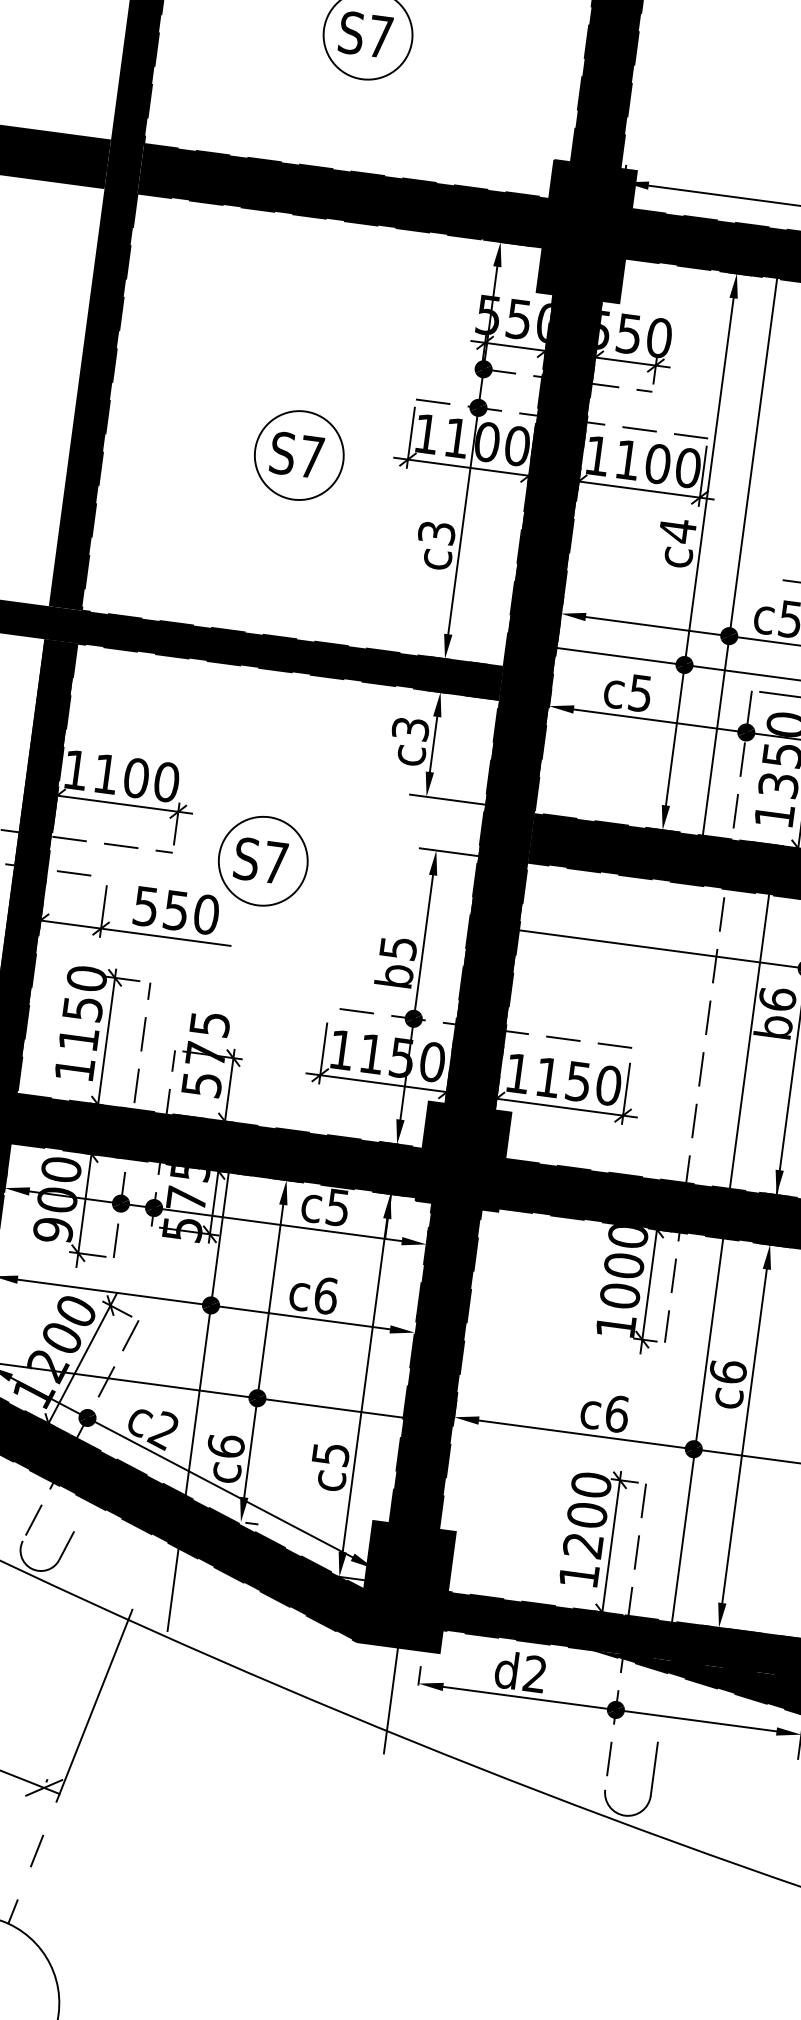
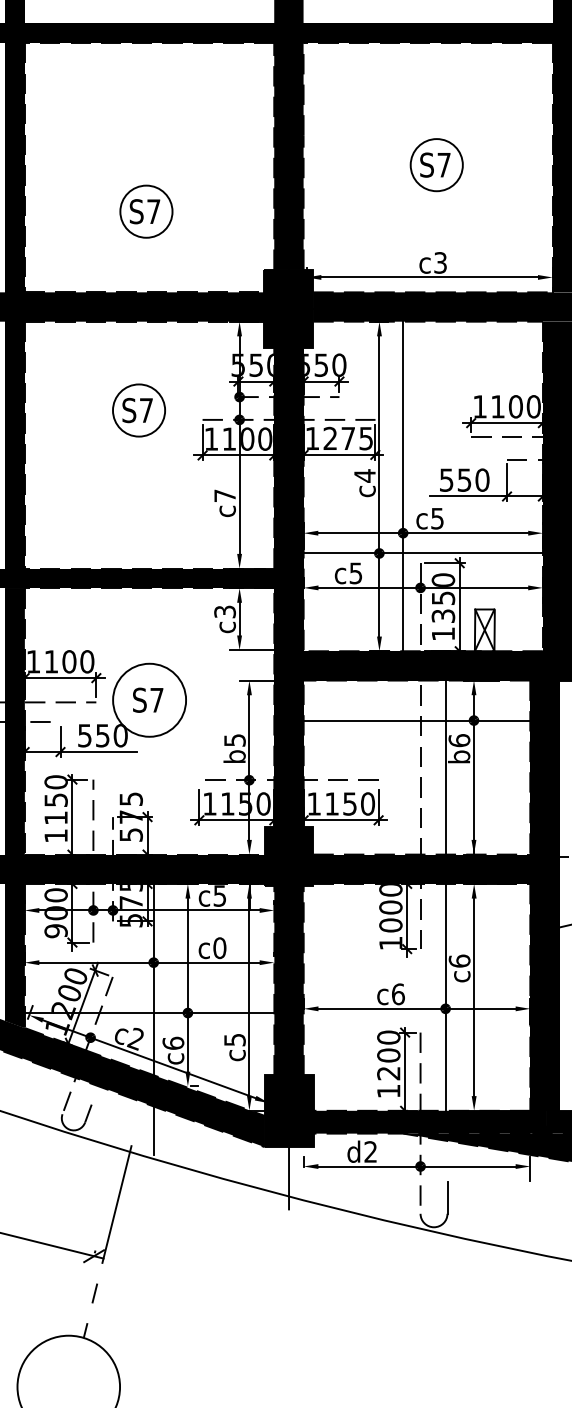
part: (298, 455) -> (138, 410), moved
text: (658, 463) -> (348, 438), 1100 -> 1275
text: (435, 532) -> (224, 495), c3 -> c7
circle: (263, 861) -> (149, 700), size x1.4
text: (325, 1294) -> (219, 947), c6 -> c0

